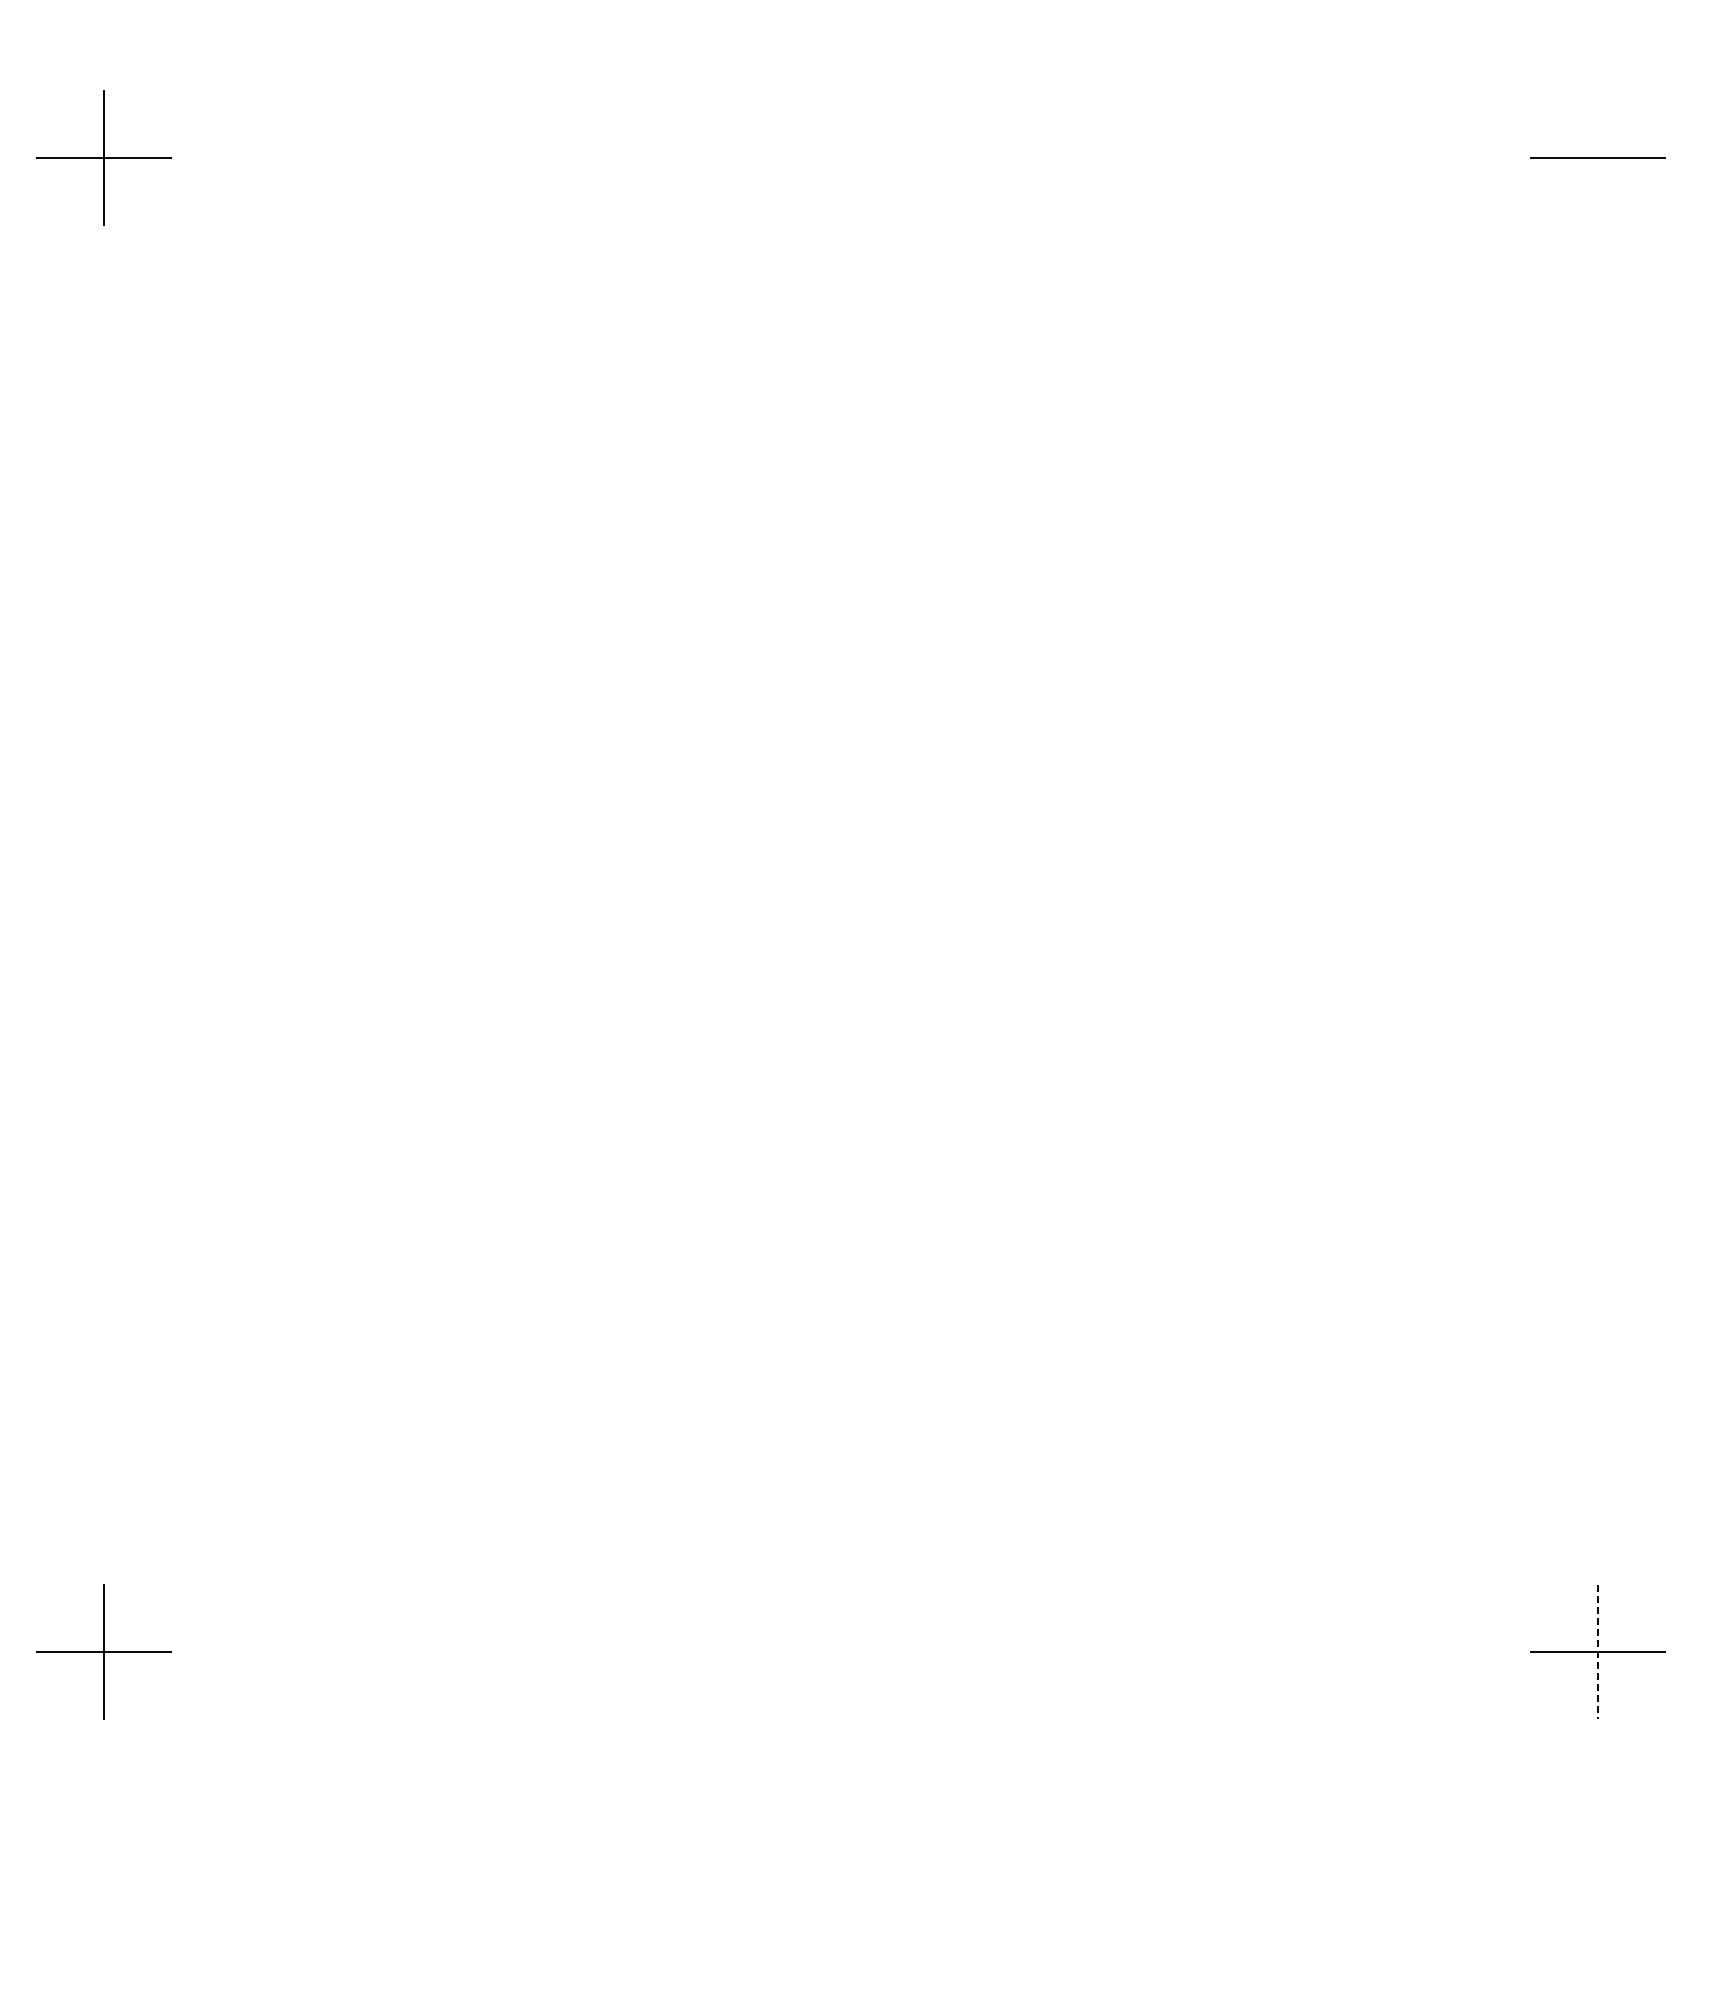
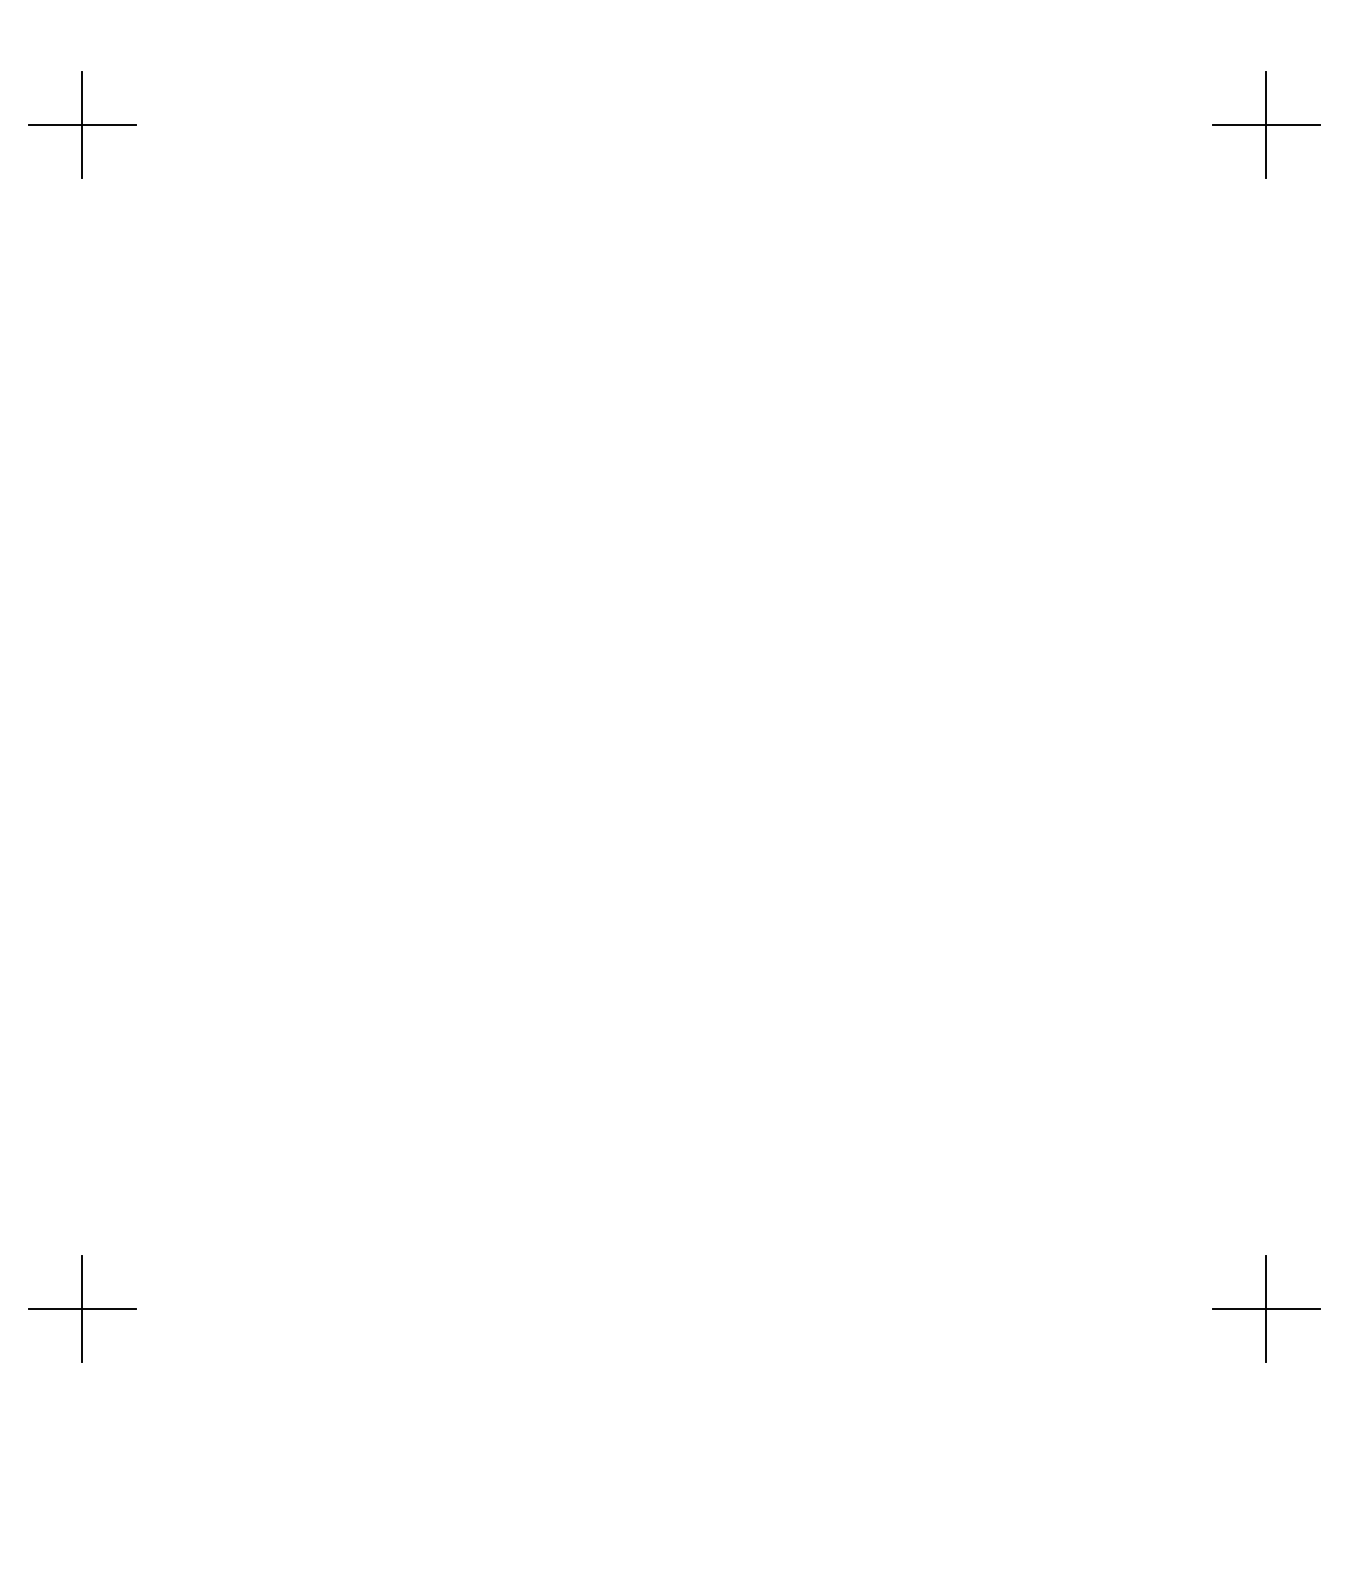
line: (1598, 157) -> (1266, 124), added
line: (1598, 1652) -> (1266, 1309), dashed -> solid

